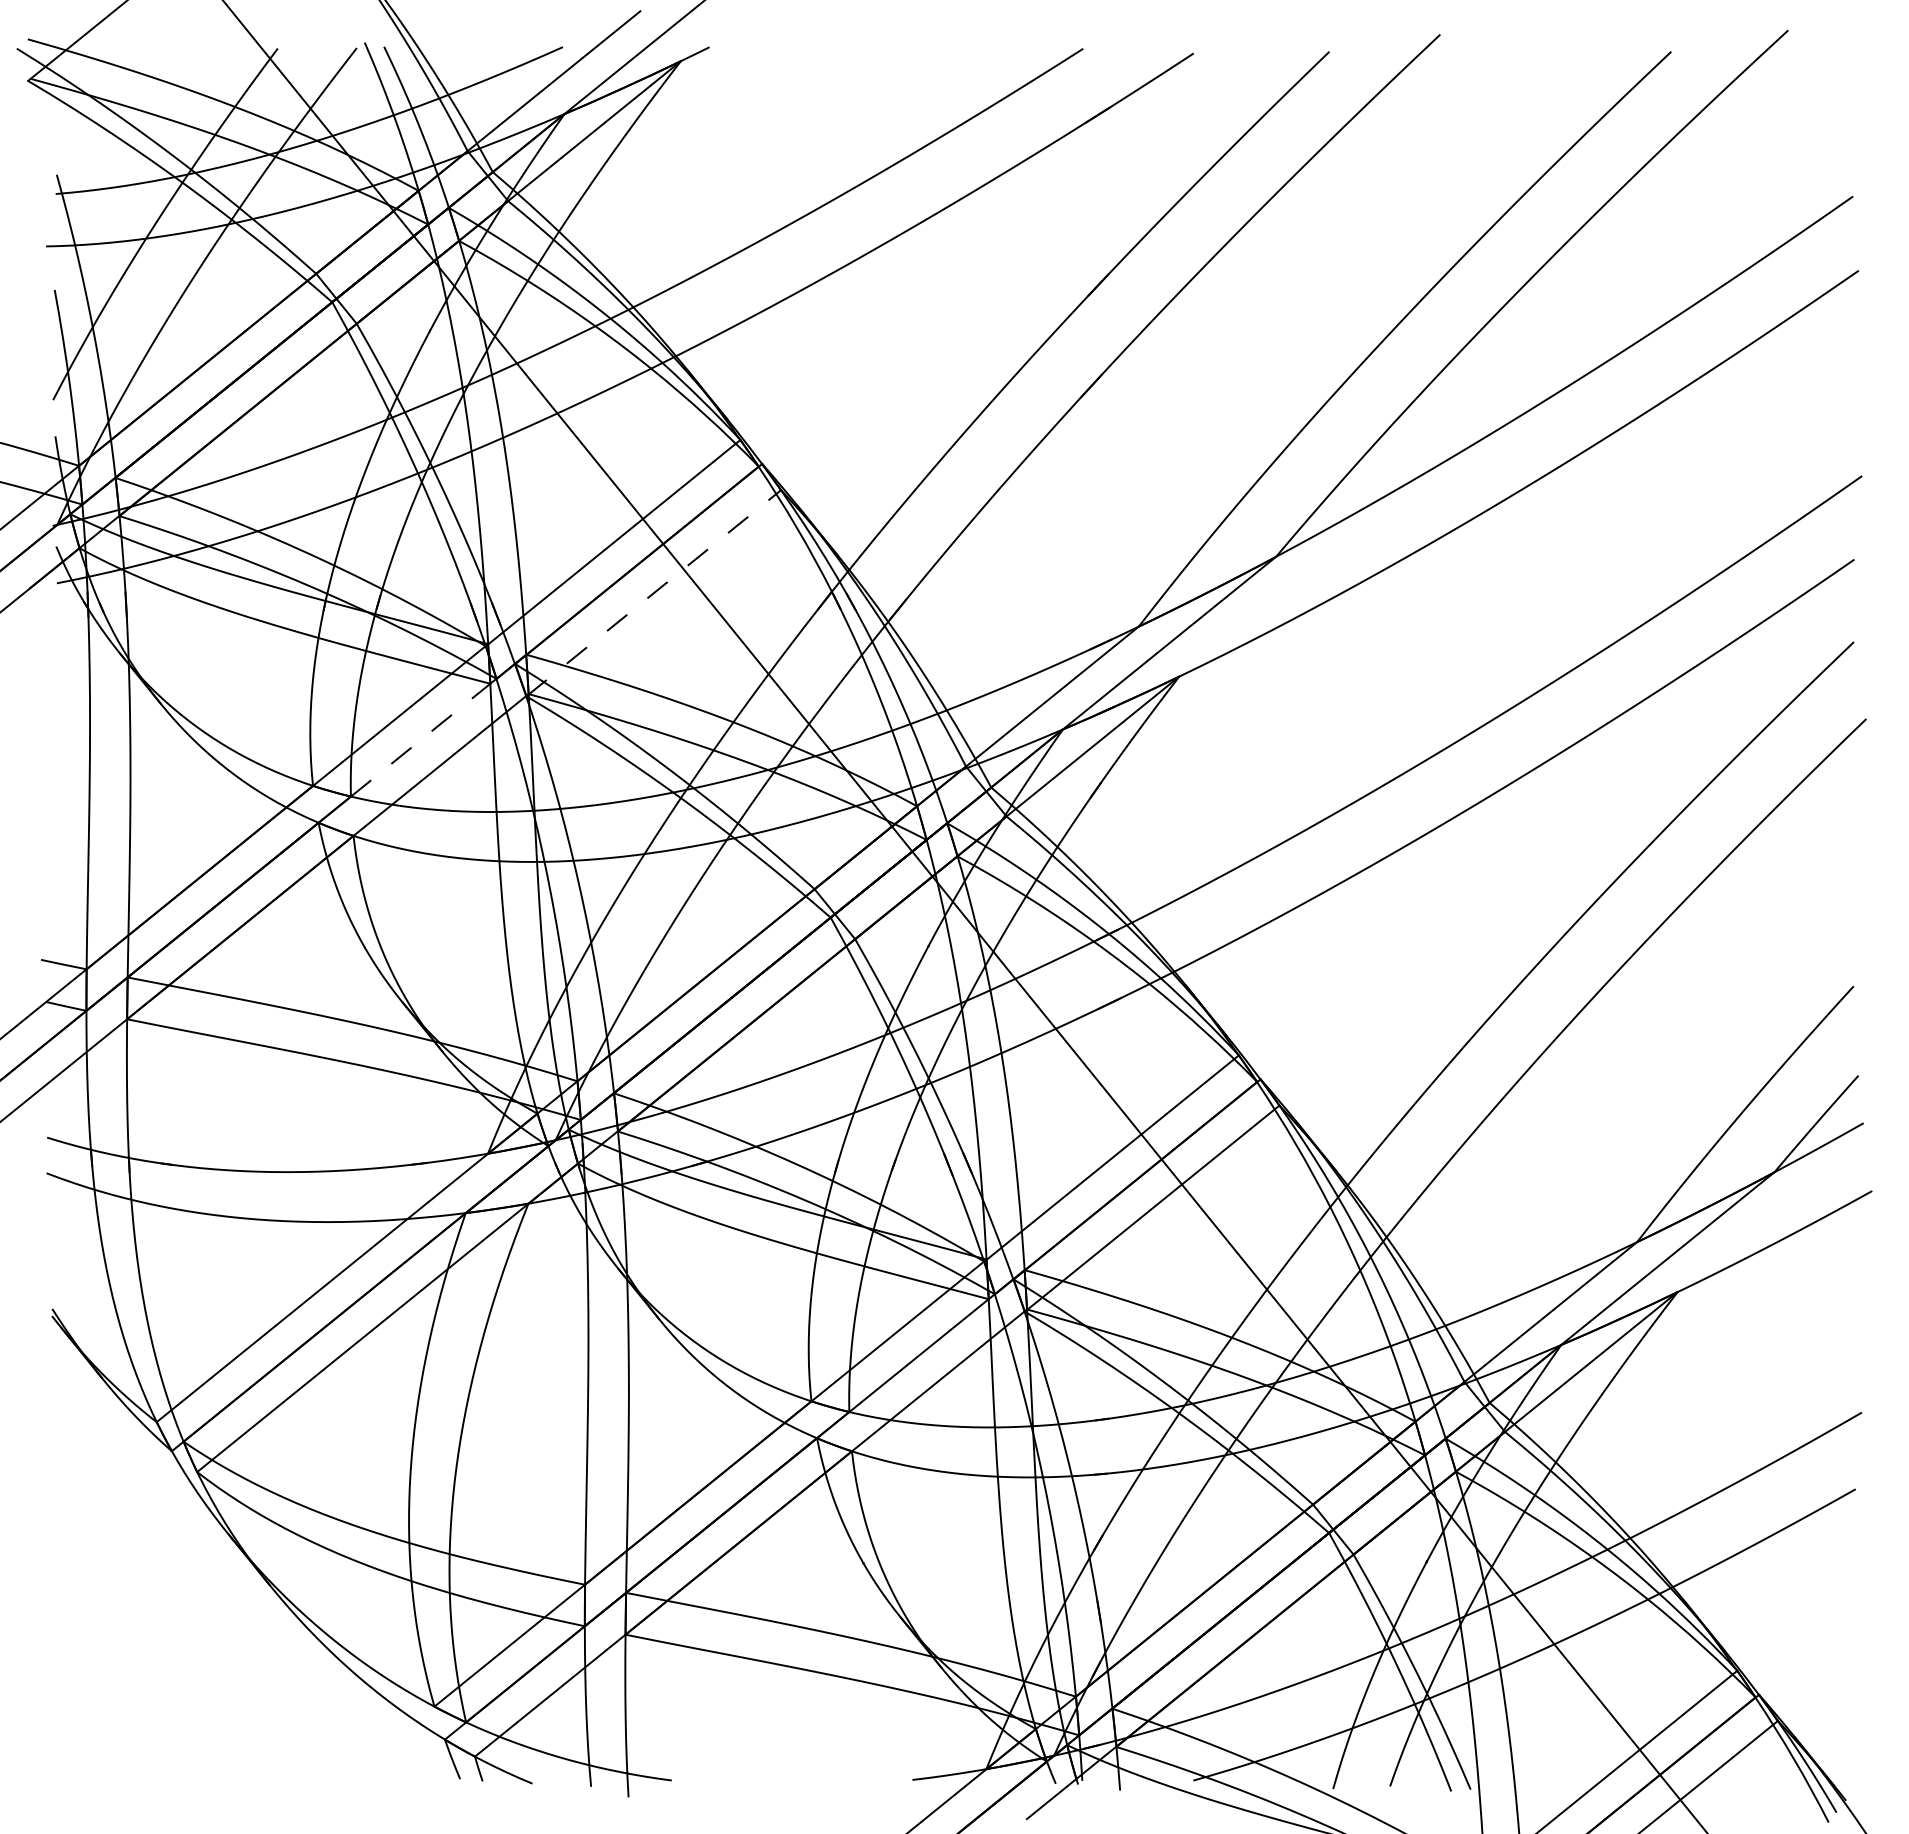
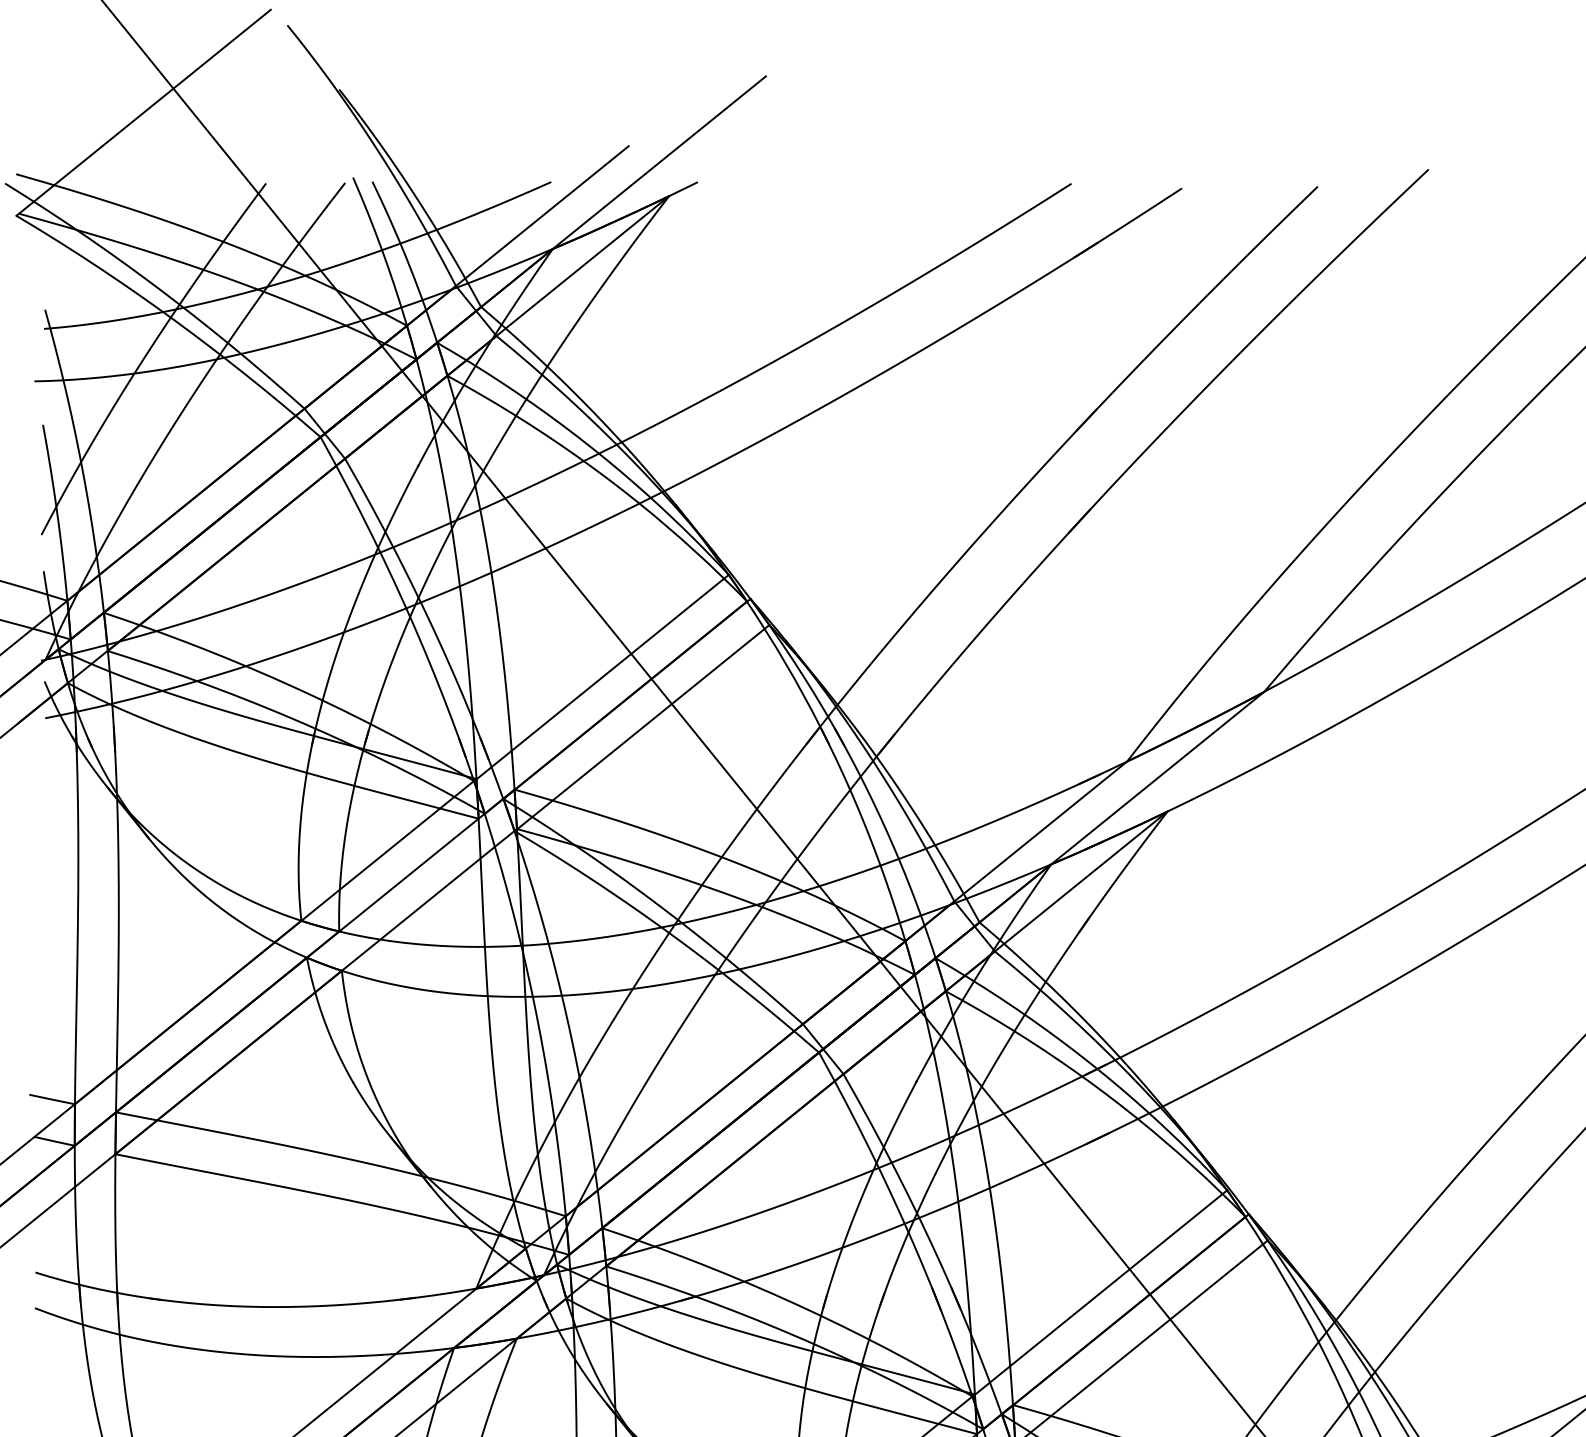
line: (653, 593) -> (641, 728), dashed -> solid
line: (420, 740) -> (408, 875), dashed -> solid

